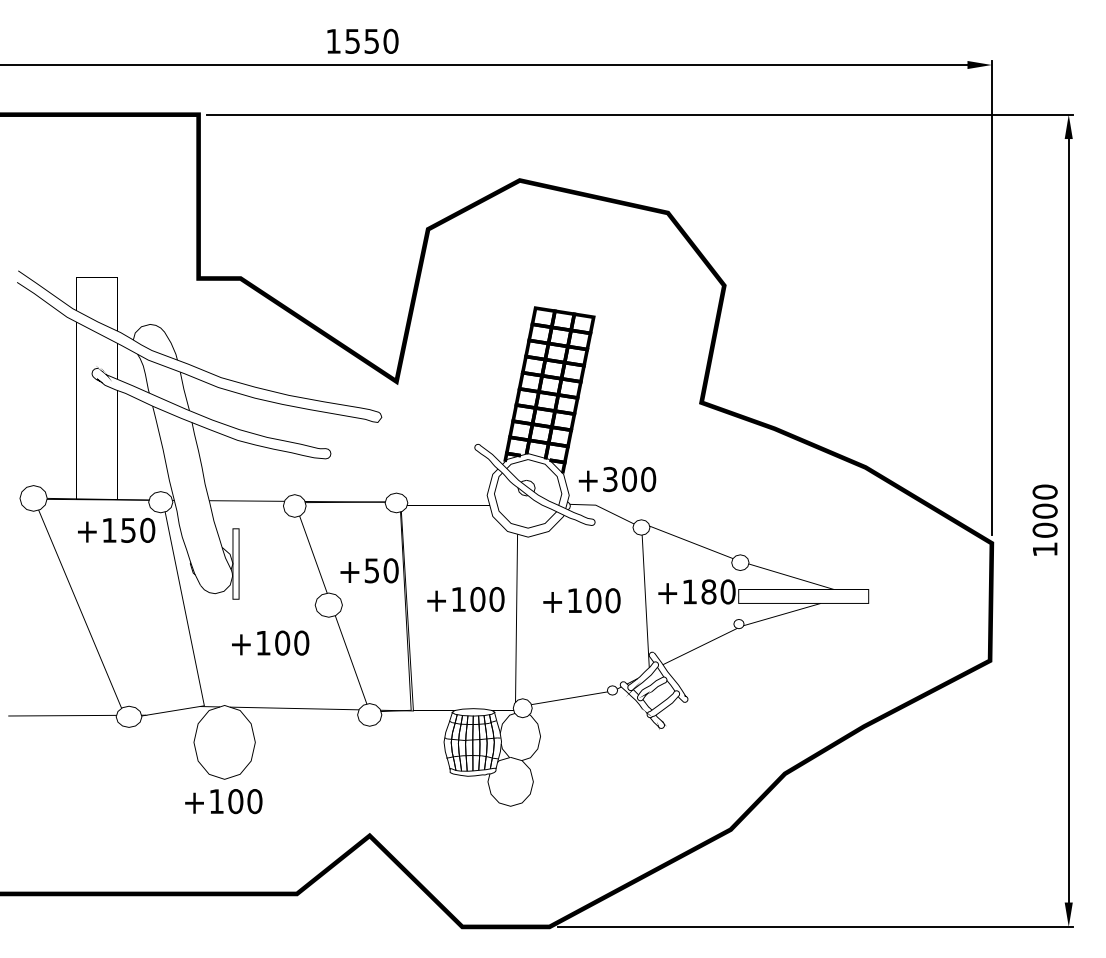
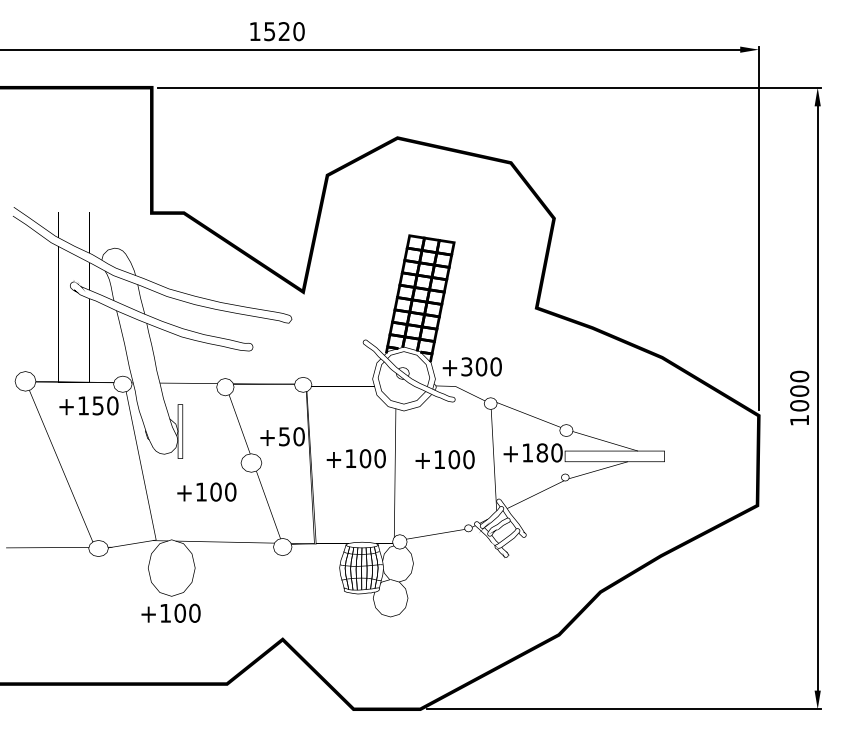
text: (371, 40) -> (284, 30), 1550 -> 1520

